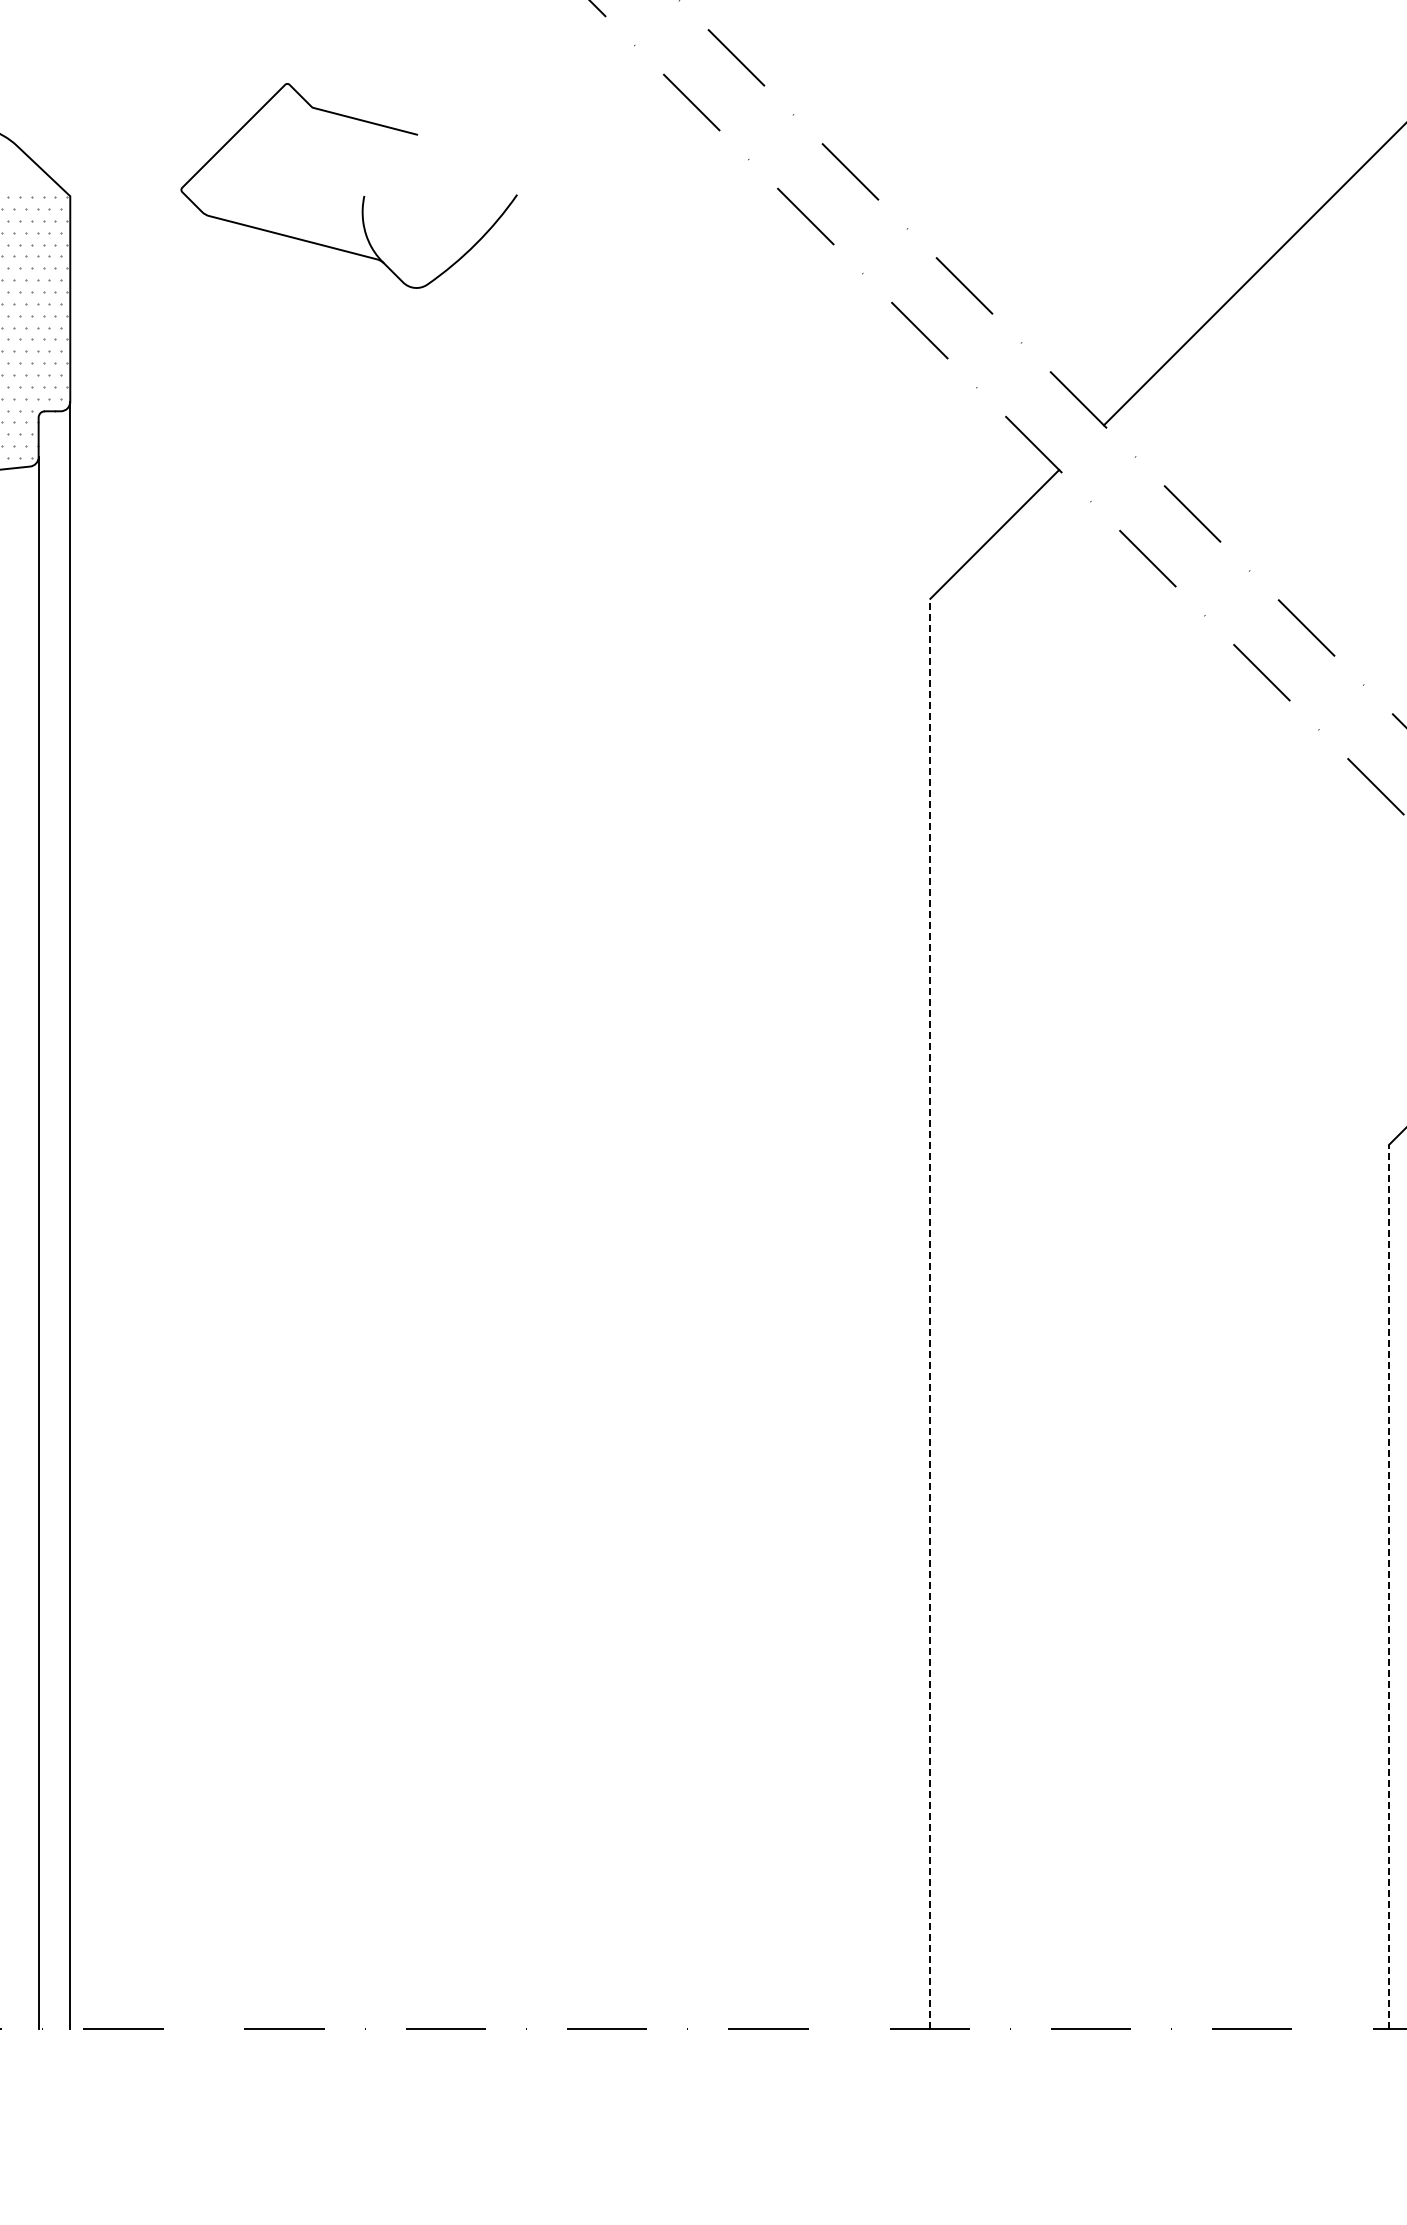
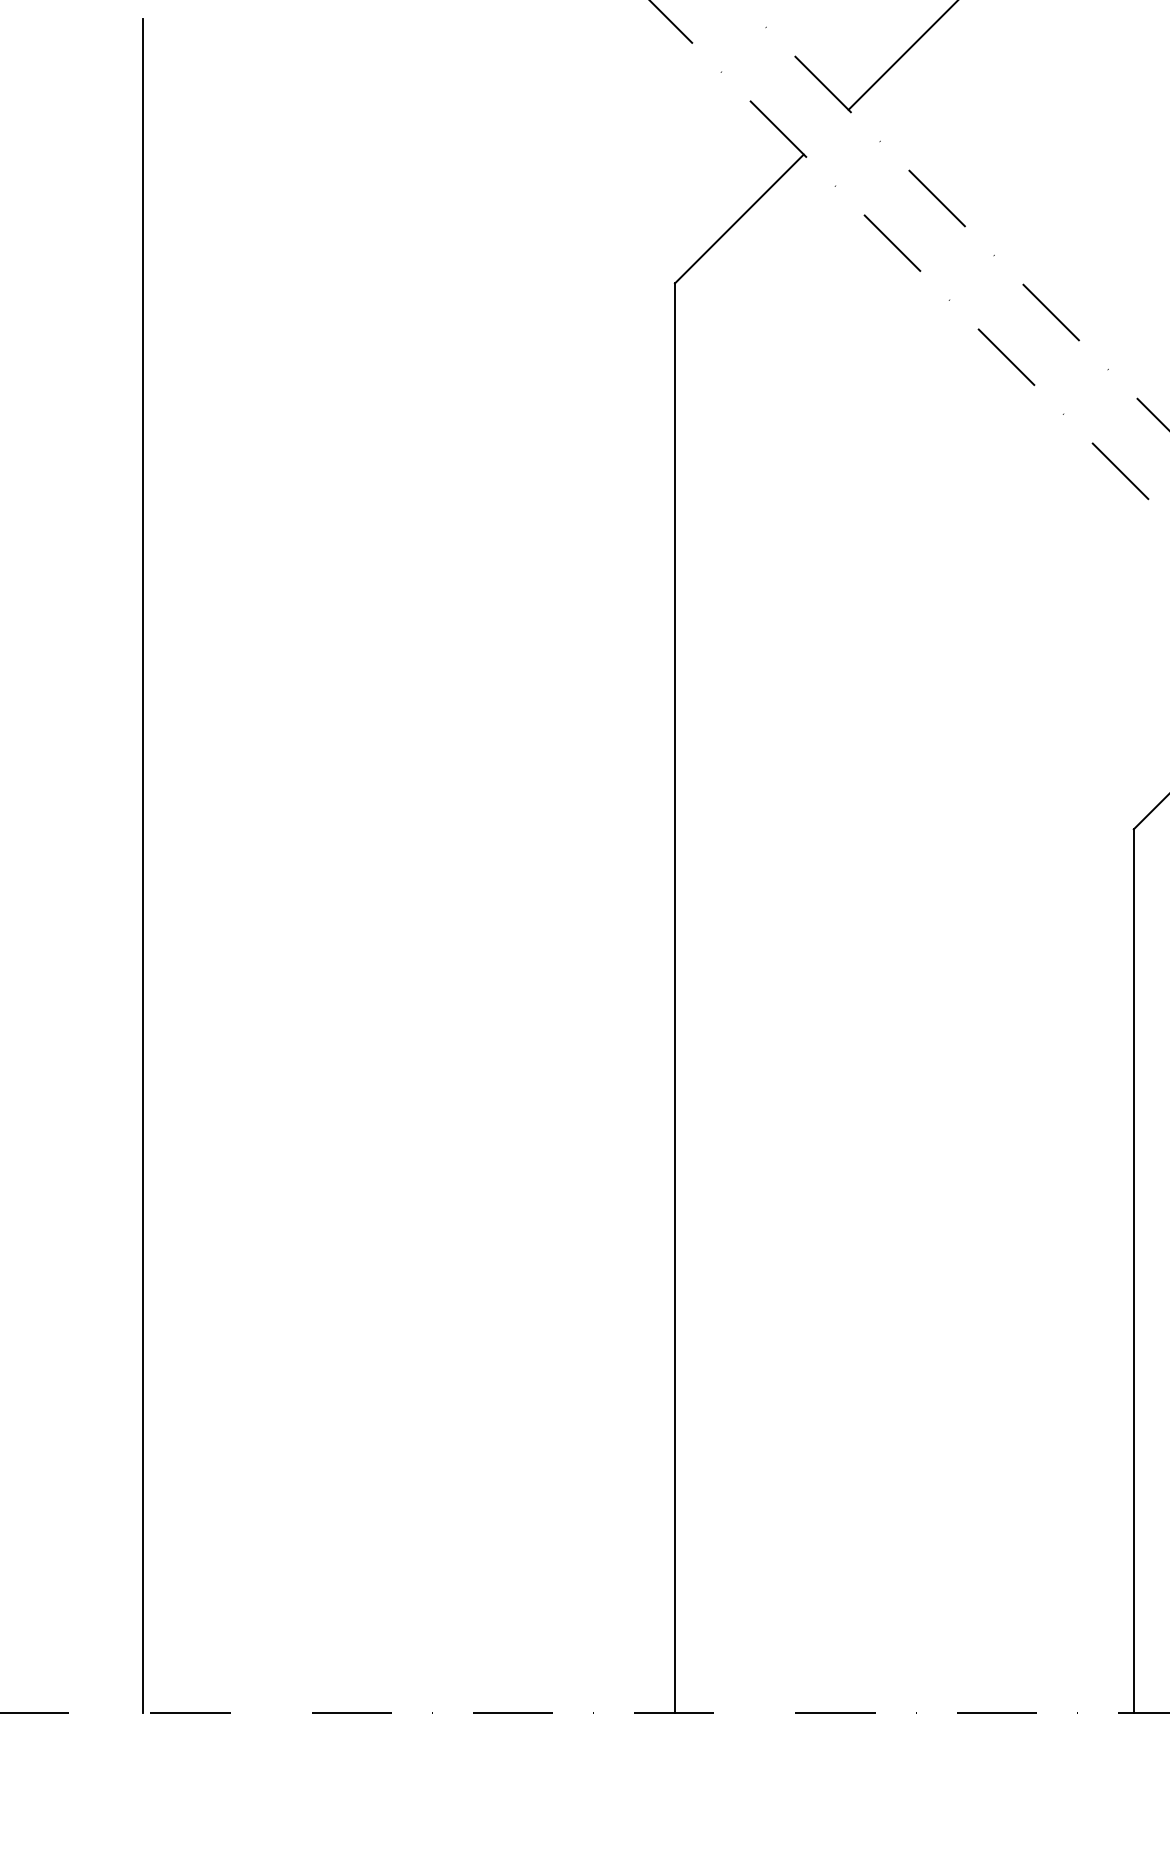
line: (398, 1181) -> (143, 866), added
line: (930, 1313) -> (675, 998), dashed -> solid
line: (1389, 1586) -> (1134, 1271), dashed -> solid

